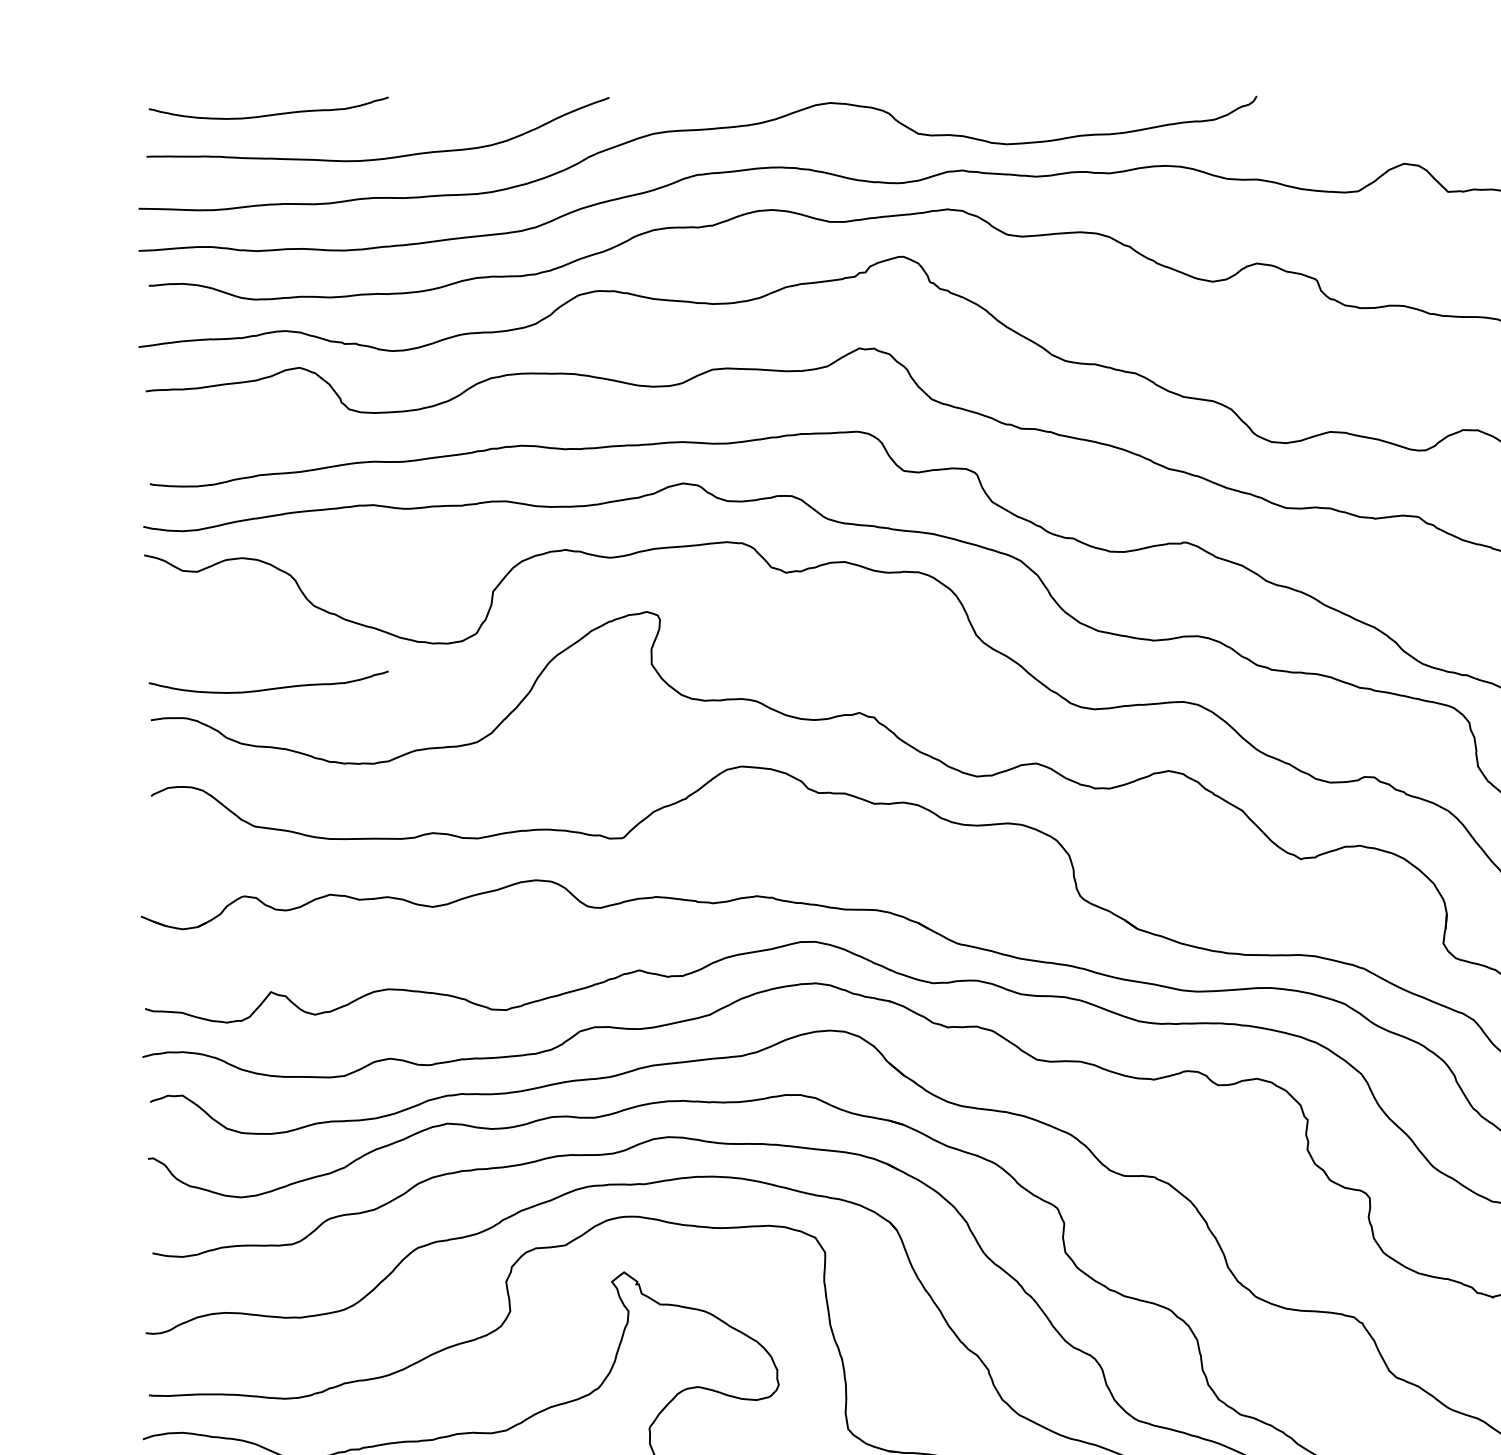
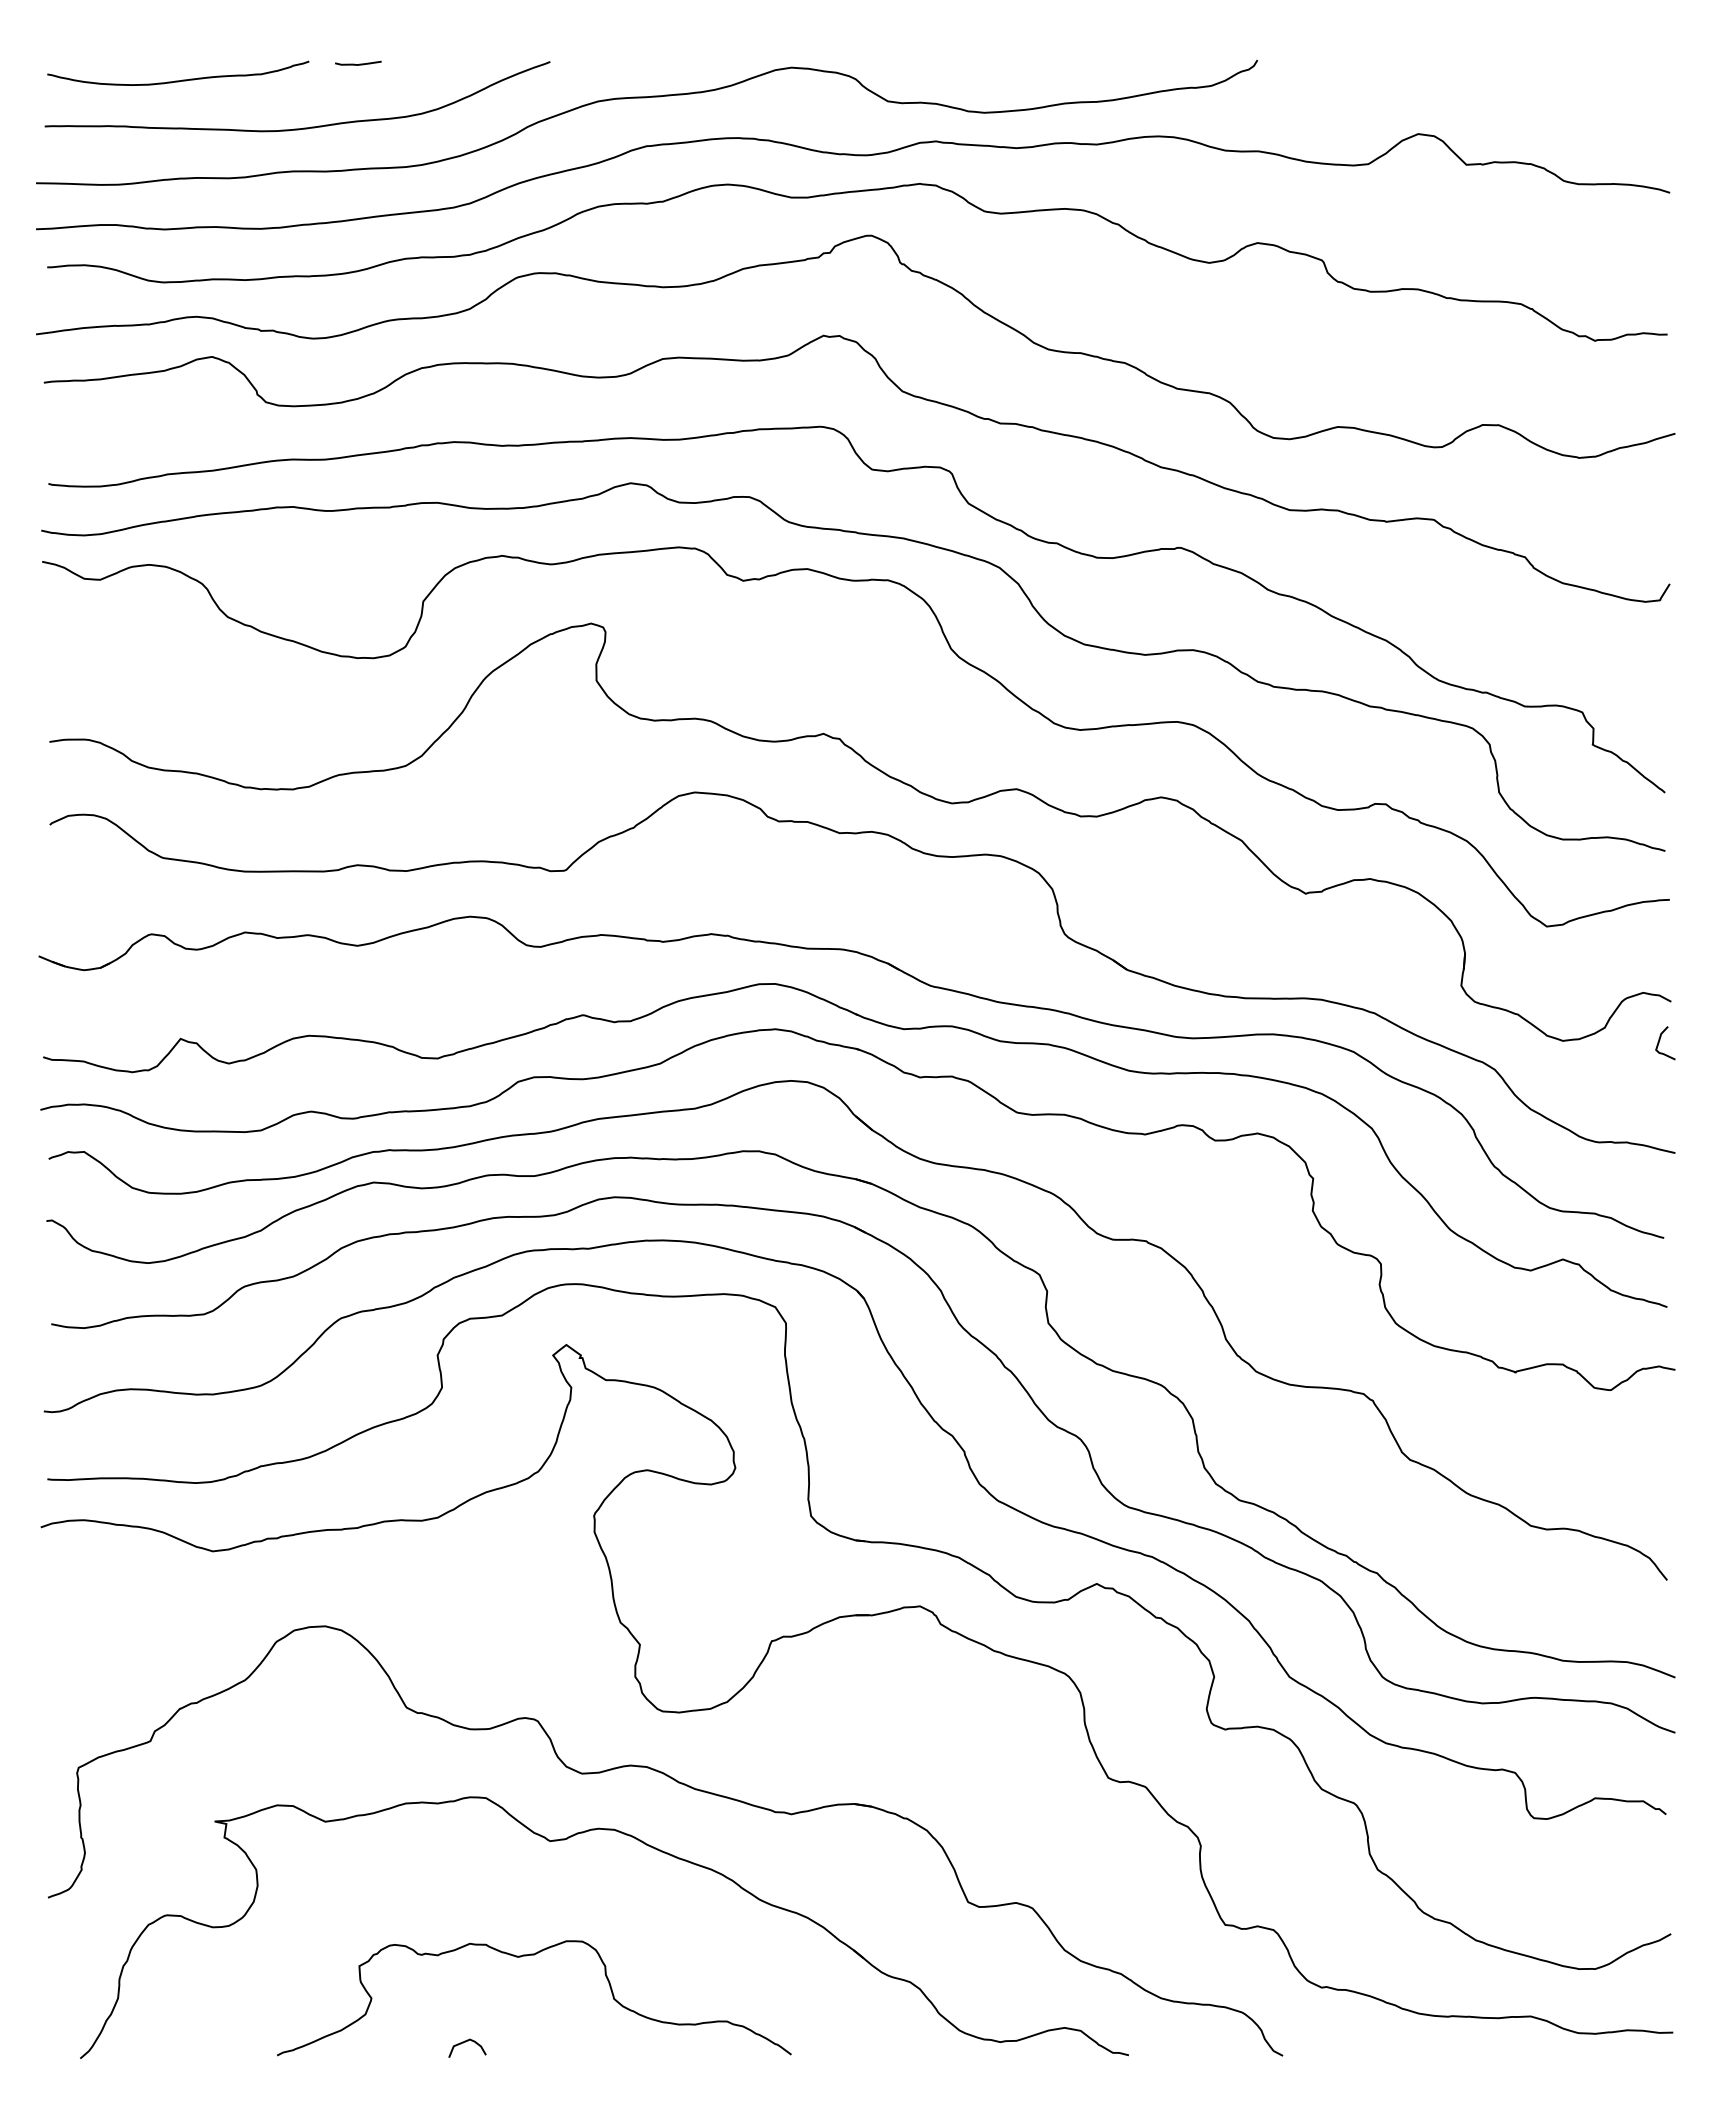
curve: (434, 99) -> (359, 63), added
curve: (268, 688) -> (178, 707), removed

